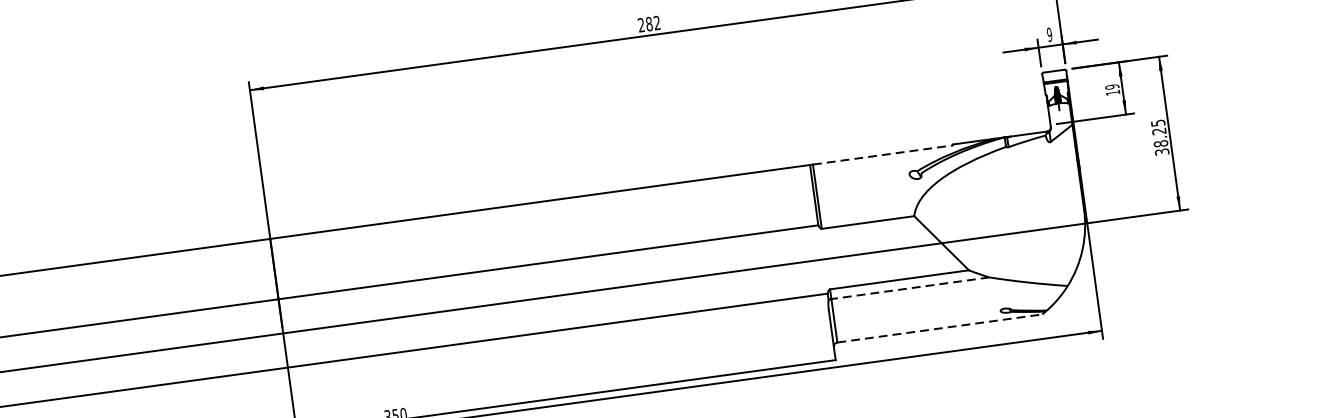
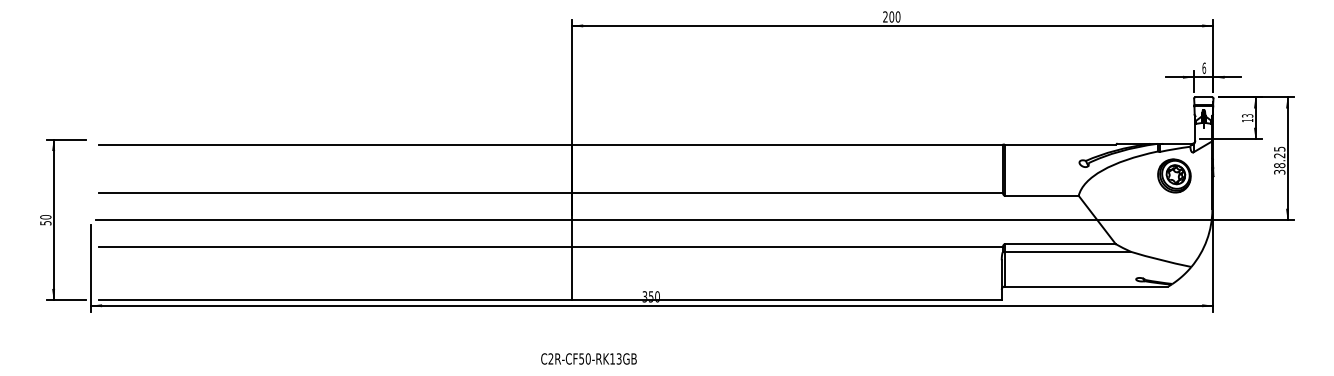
text: (652, 23) -> (894, 16), 282 -> 200
text: (1049, 33) -> (1204, 67), 9 -> 6
text: (1112, 86) -> (1247, 115), 19 -> 13
line: (882, 154) -> (1060, 144), dashed -> solid
part: (1030, 174) -> (1174, 175), added
line: (909, 287) -> (1067, 251), dashed -> solid
line: (939, 328) -> (1086, 286), dashed -> solid

